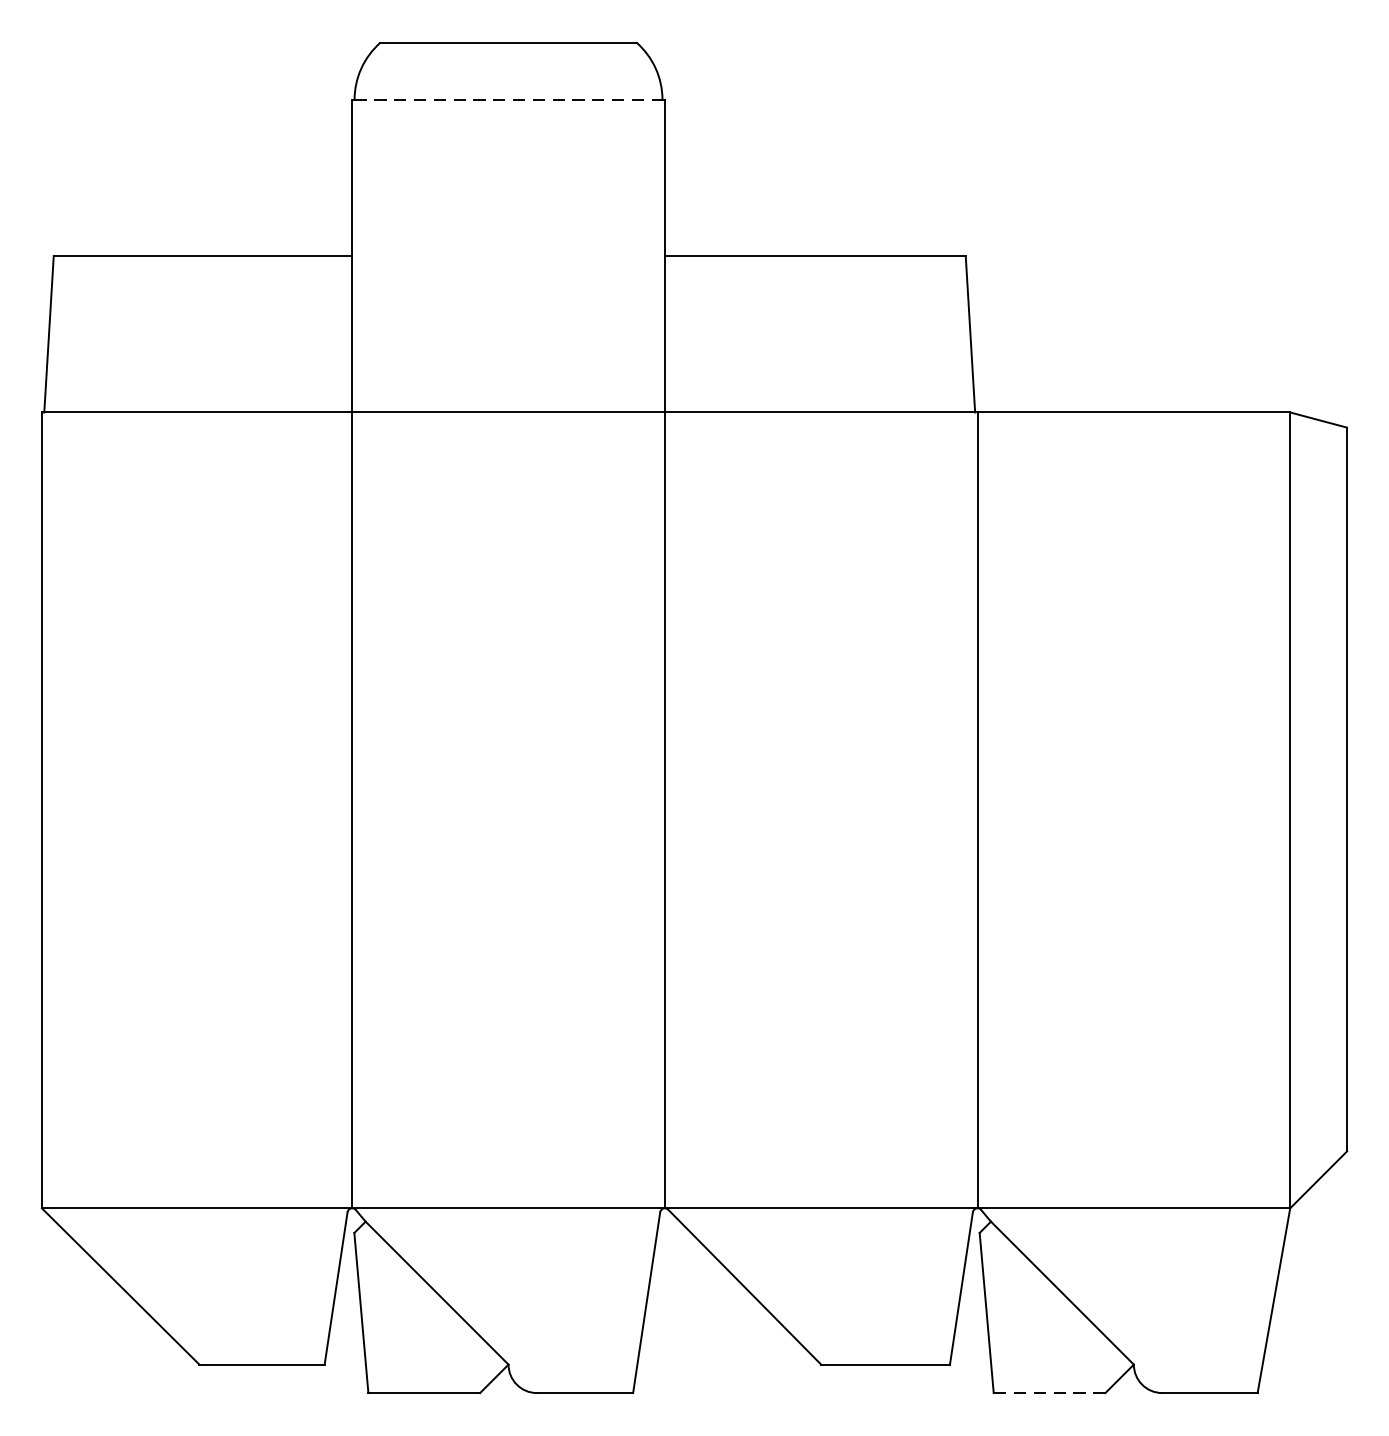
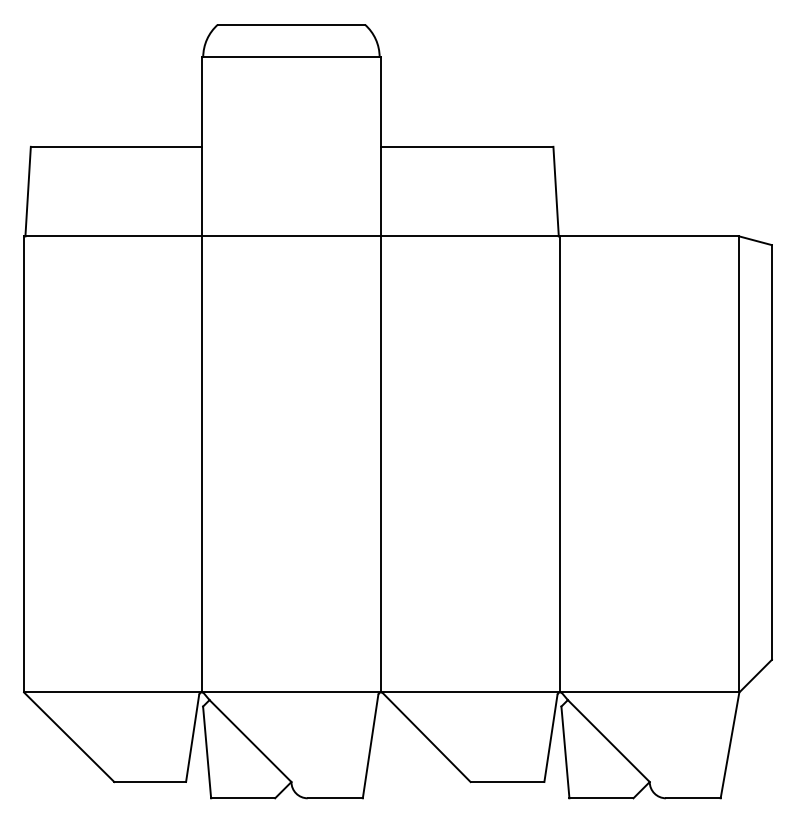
line: (508, 100) -> (291, 57), dashed -> solid
line: (1047, 1393) -> (600, 798), dashed -> solid

